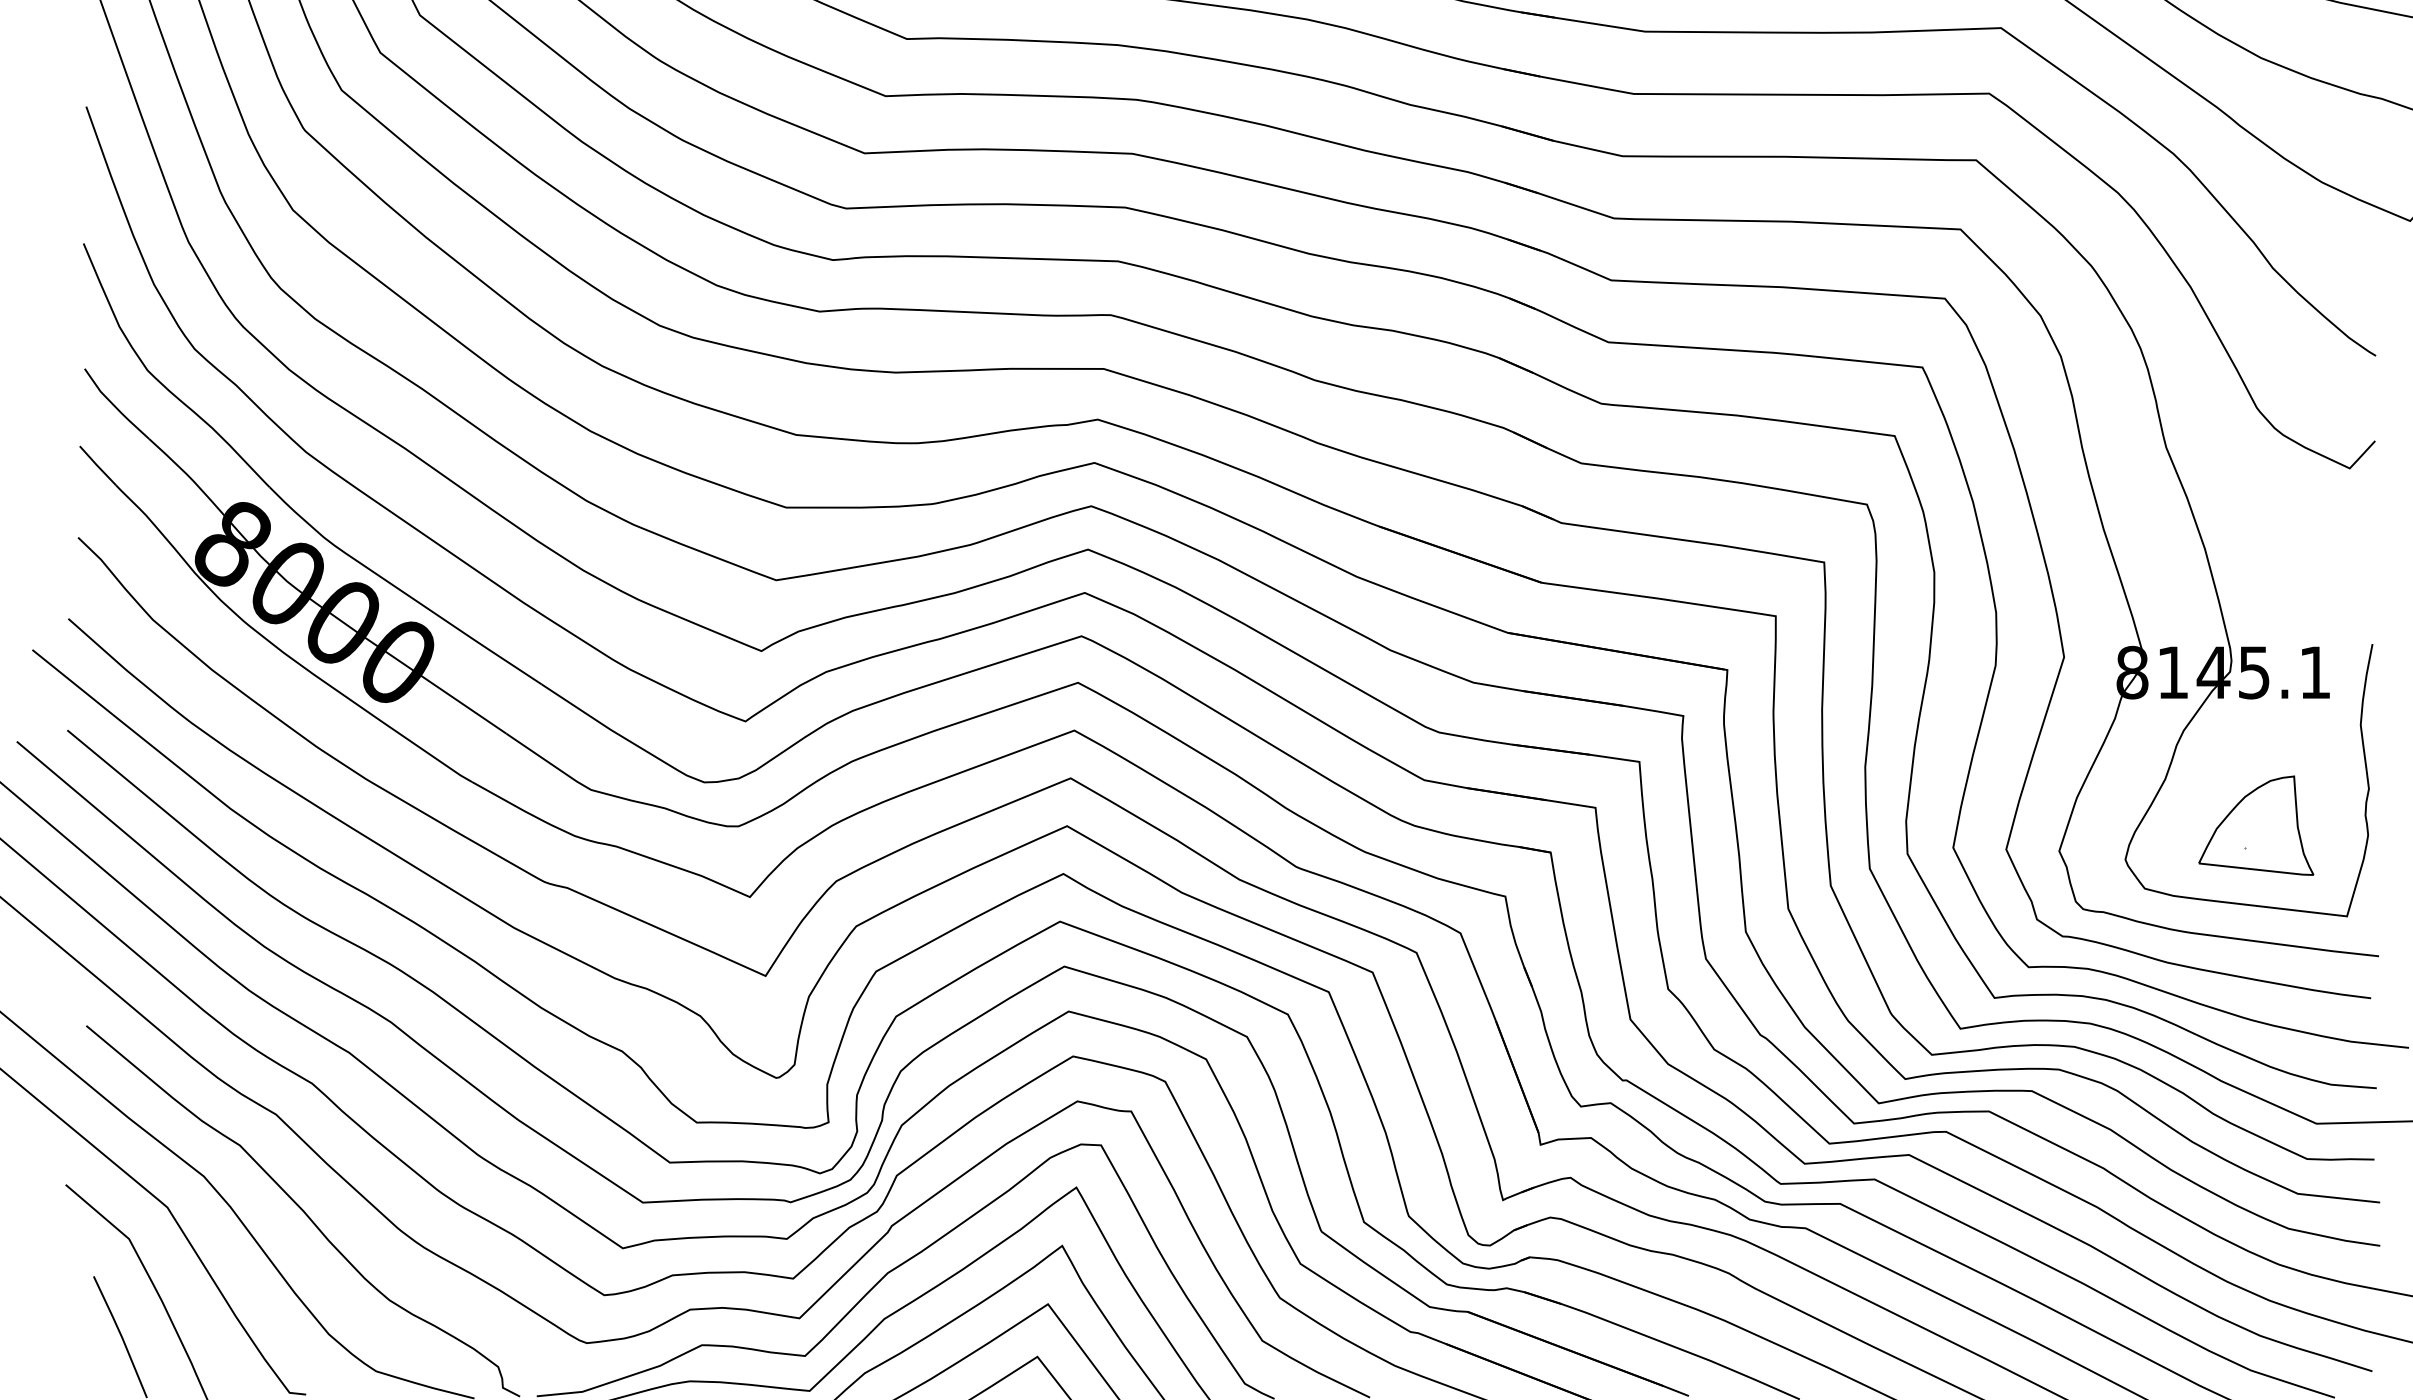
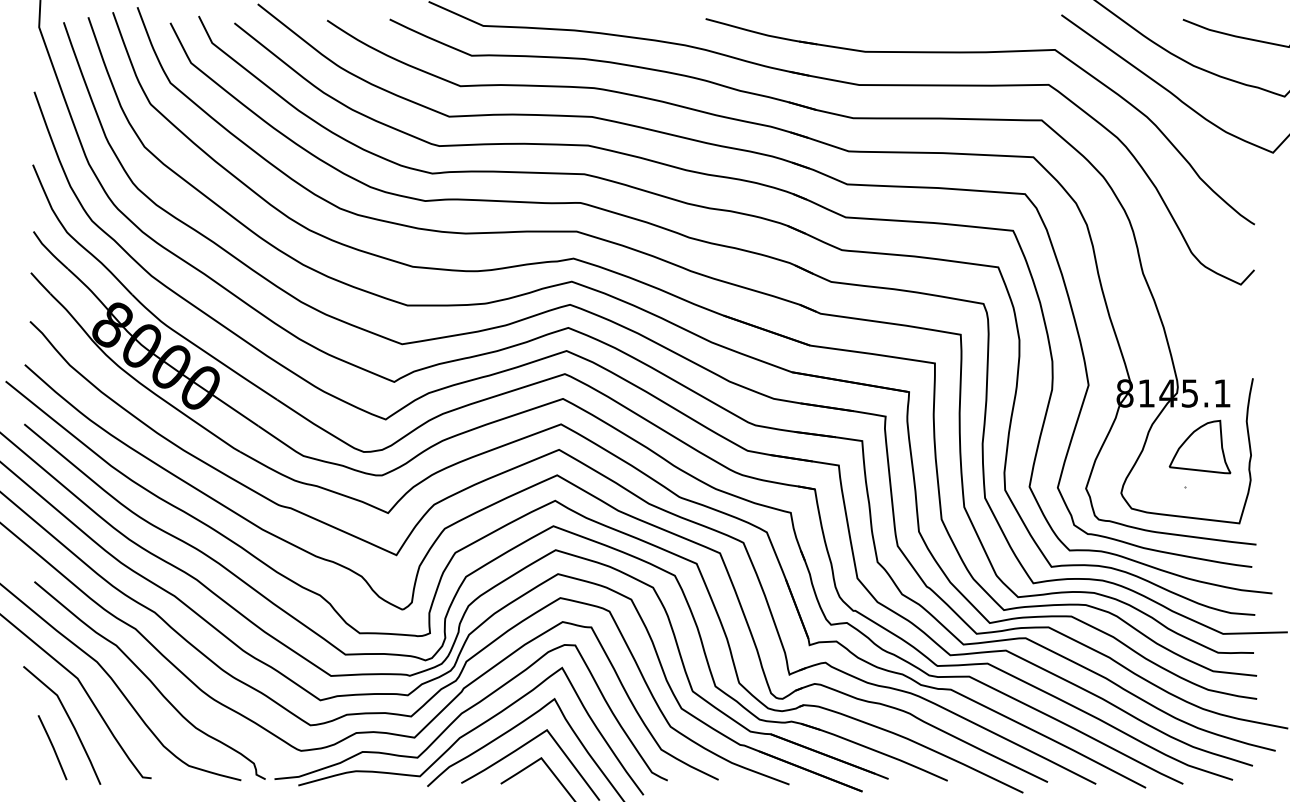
part: (2255, 824) -> (1199, 446), moved

